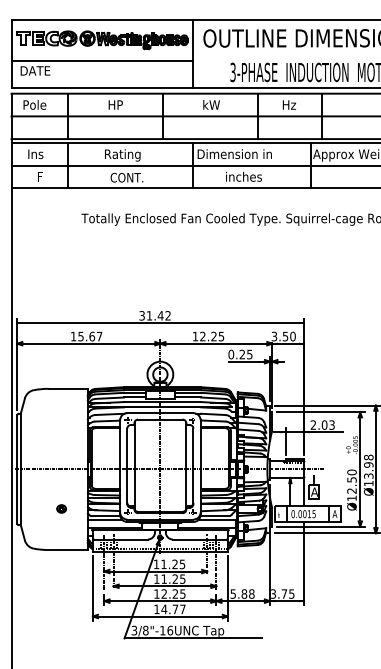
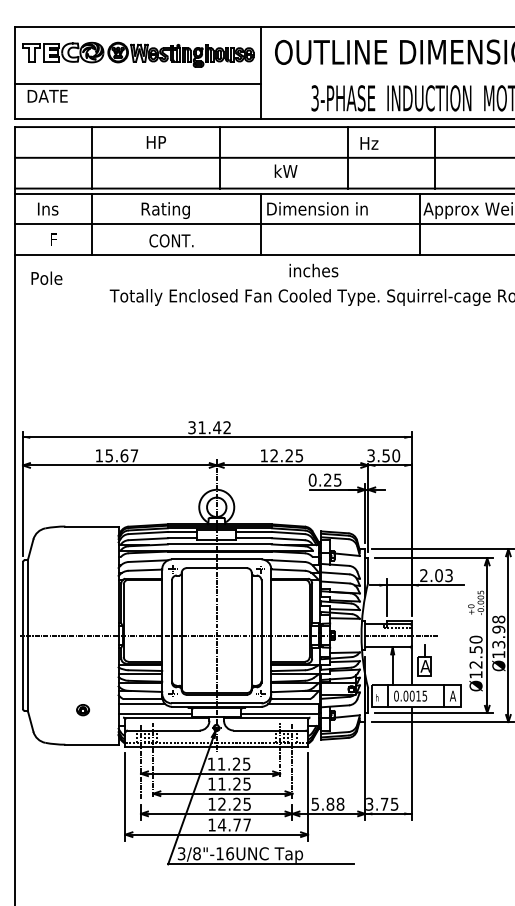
text: (34, 104) -> (46, 277), moved
text: (211, 104) -> (285, 170), moved
text: (289, 105) -> (369, 143), moved
text: (243, 176) -> (313, 270), moved
part: (61, 509) -> (82, 710), moved

